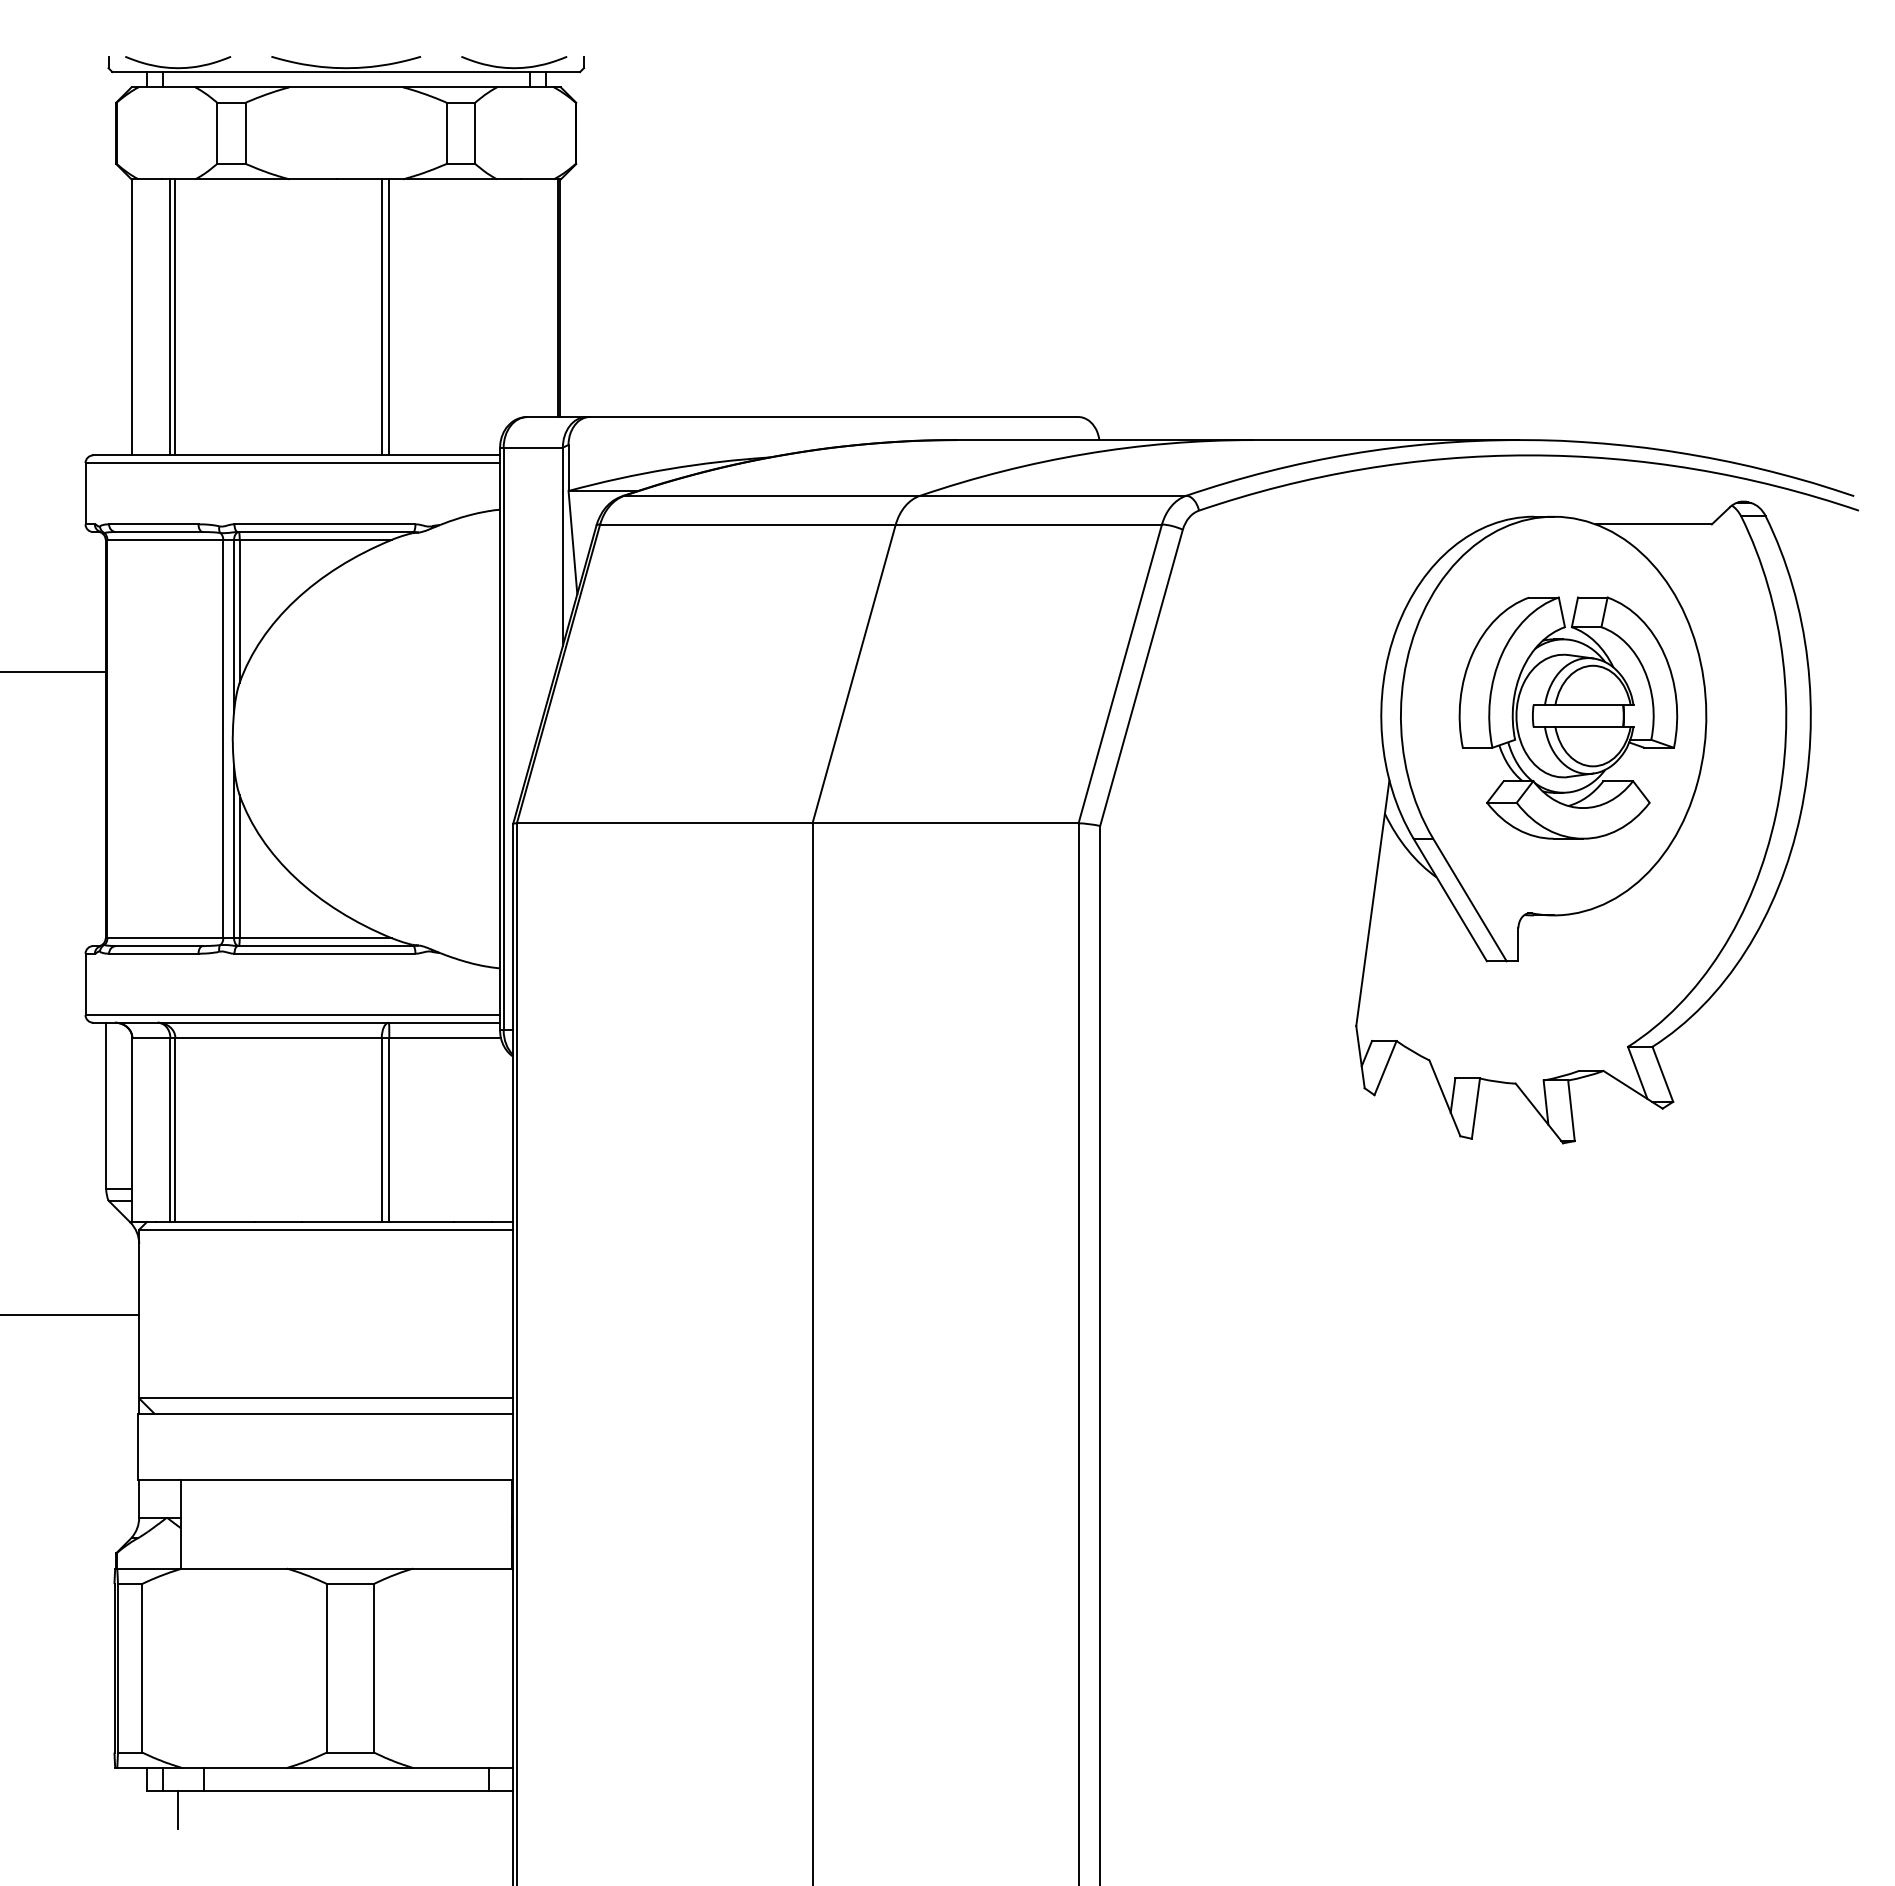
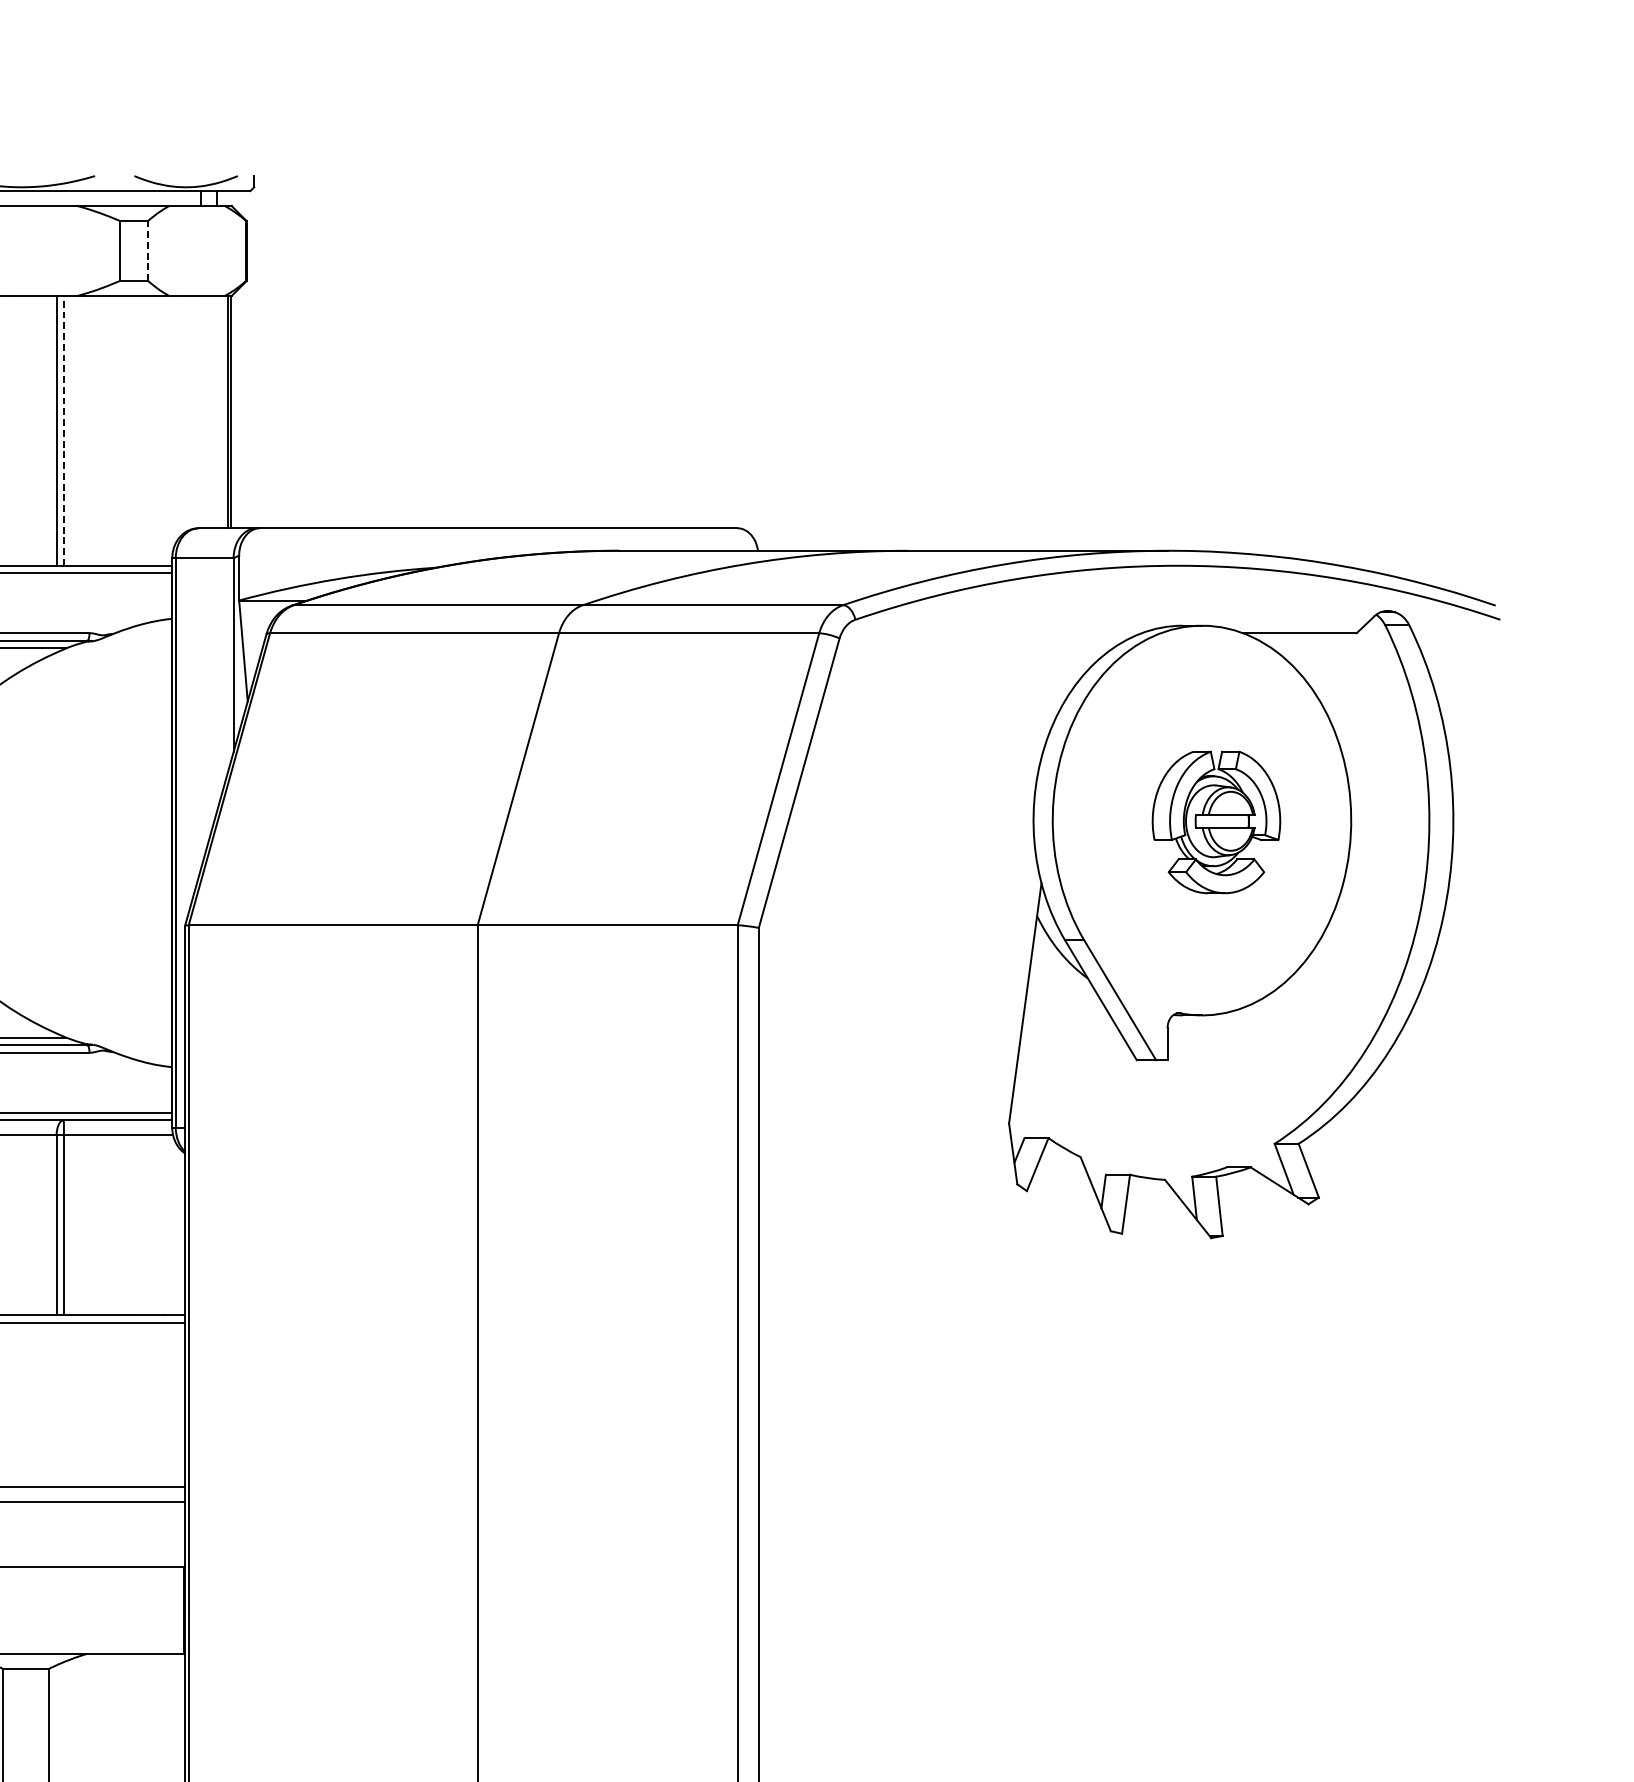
line: (475, 133) -> (148, 251), solid -> dashed
line: (389, 316) -> (64, 430), solid -> dashed
part: (1568, 717) -> (1216, 821), size x0.6

